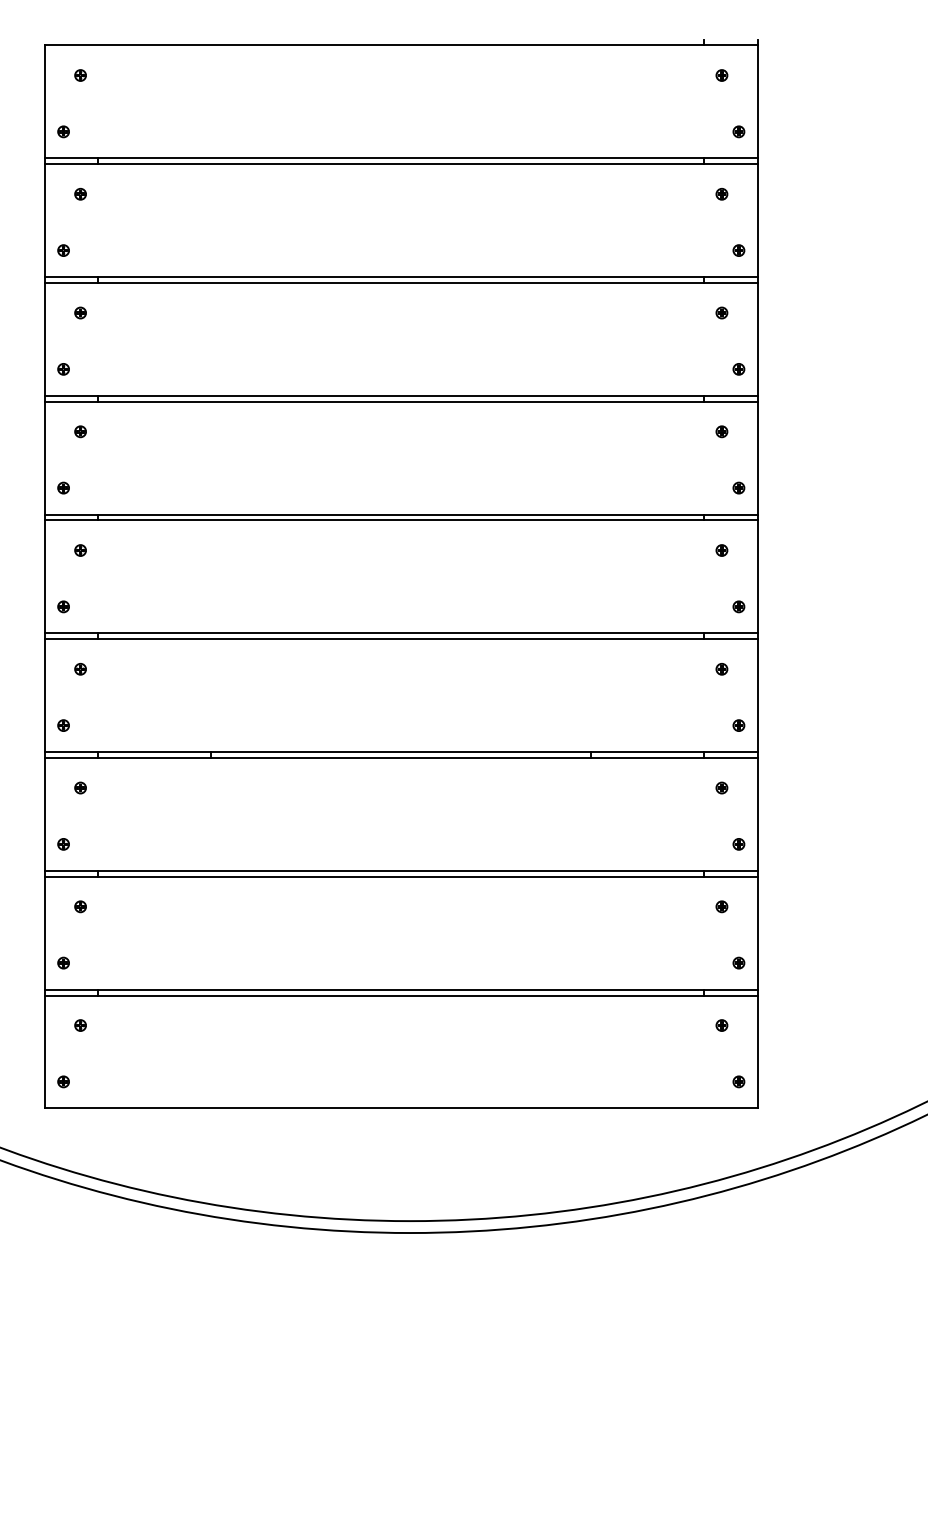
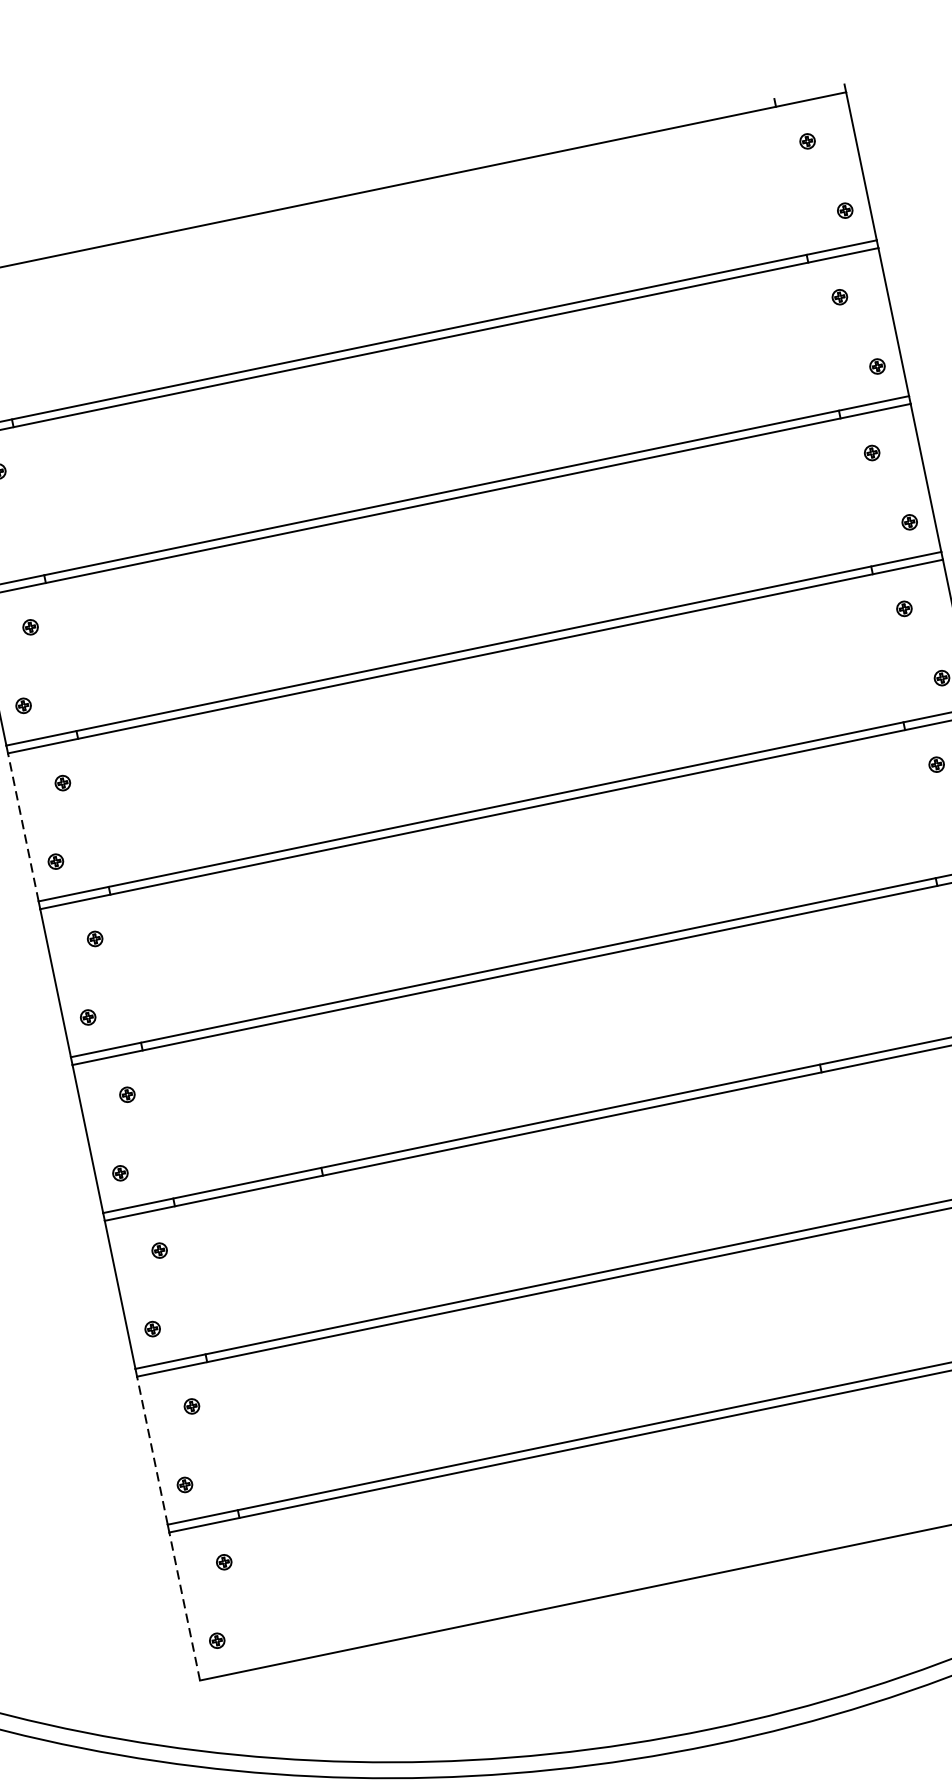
line: (45, 457) -> (23, 826), solid -> dashed
line: (45, 932) -> (152, 1449), solid -> dashed
line: (45, 1051) -> (185, 1605), solid -> dashed

